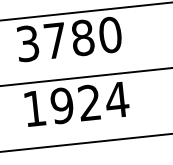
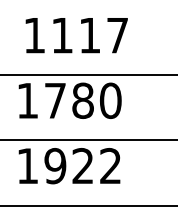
text: (27, 43) -> (27, 100), 3780 -> 1780
text: (116, 99) -> (110, 165), 1924 -> 1922

